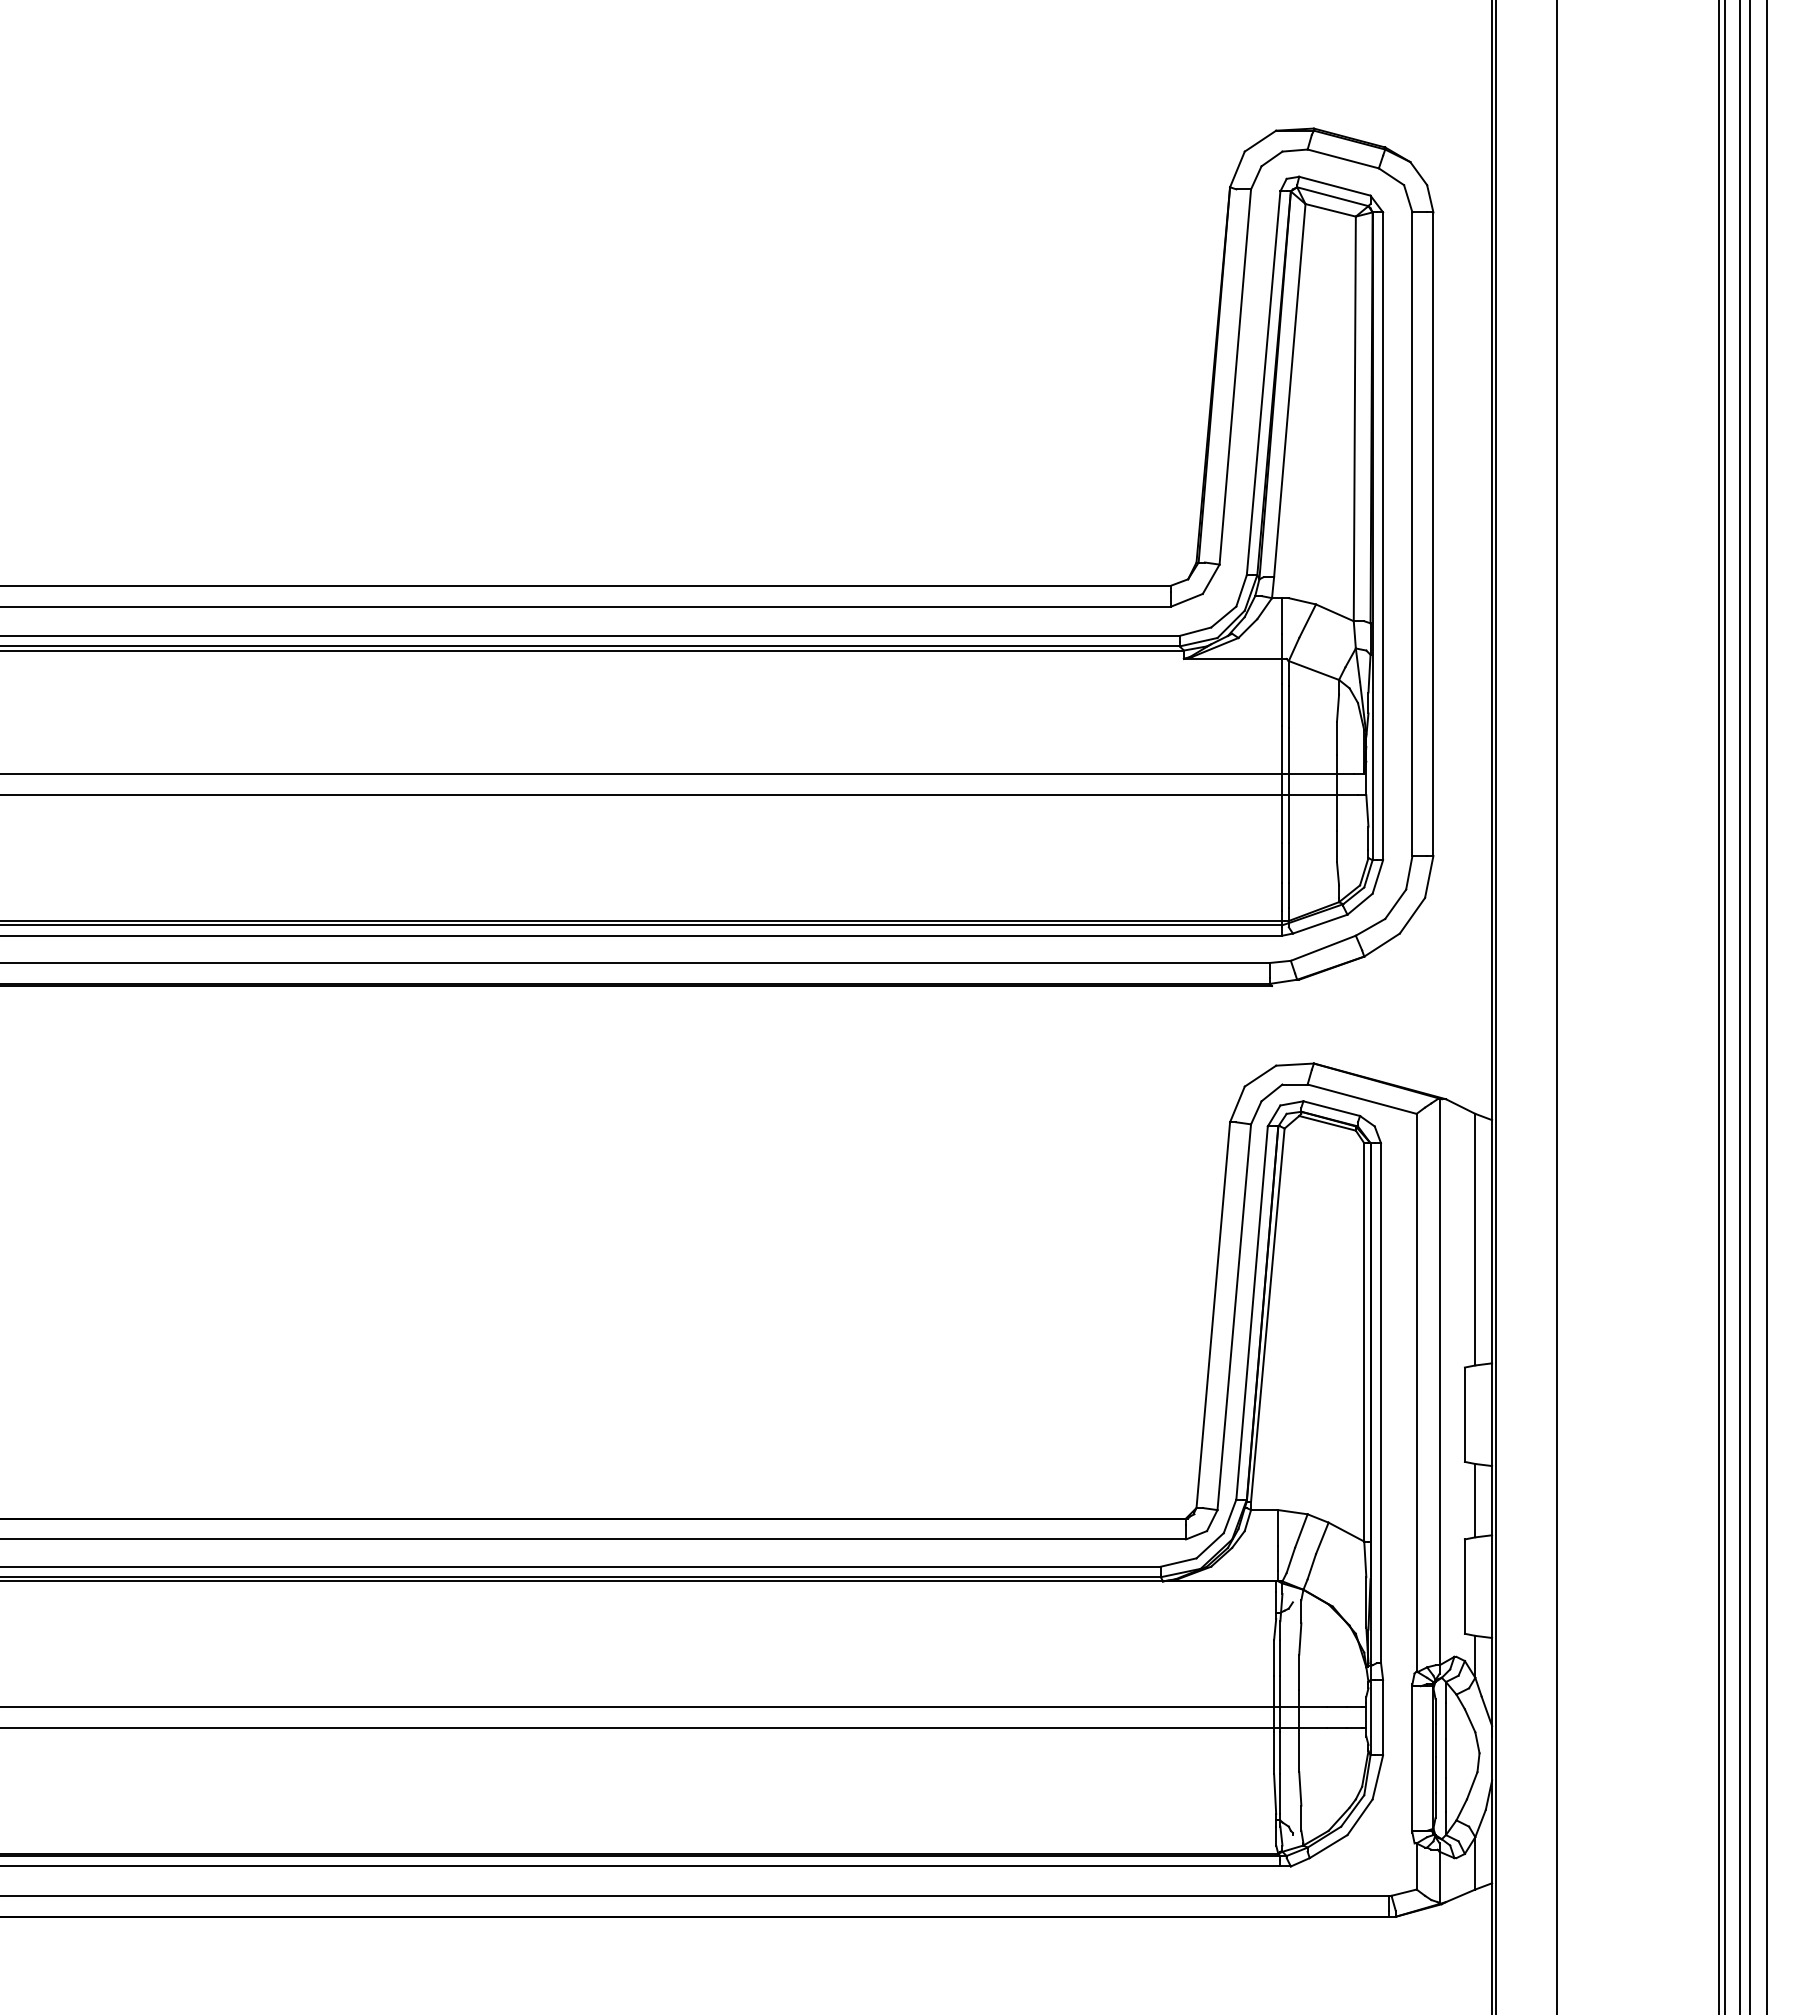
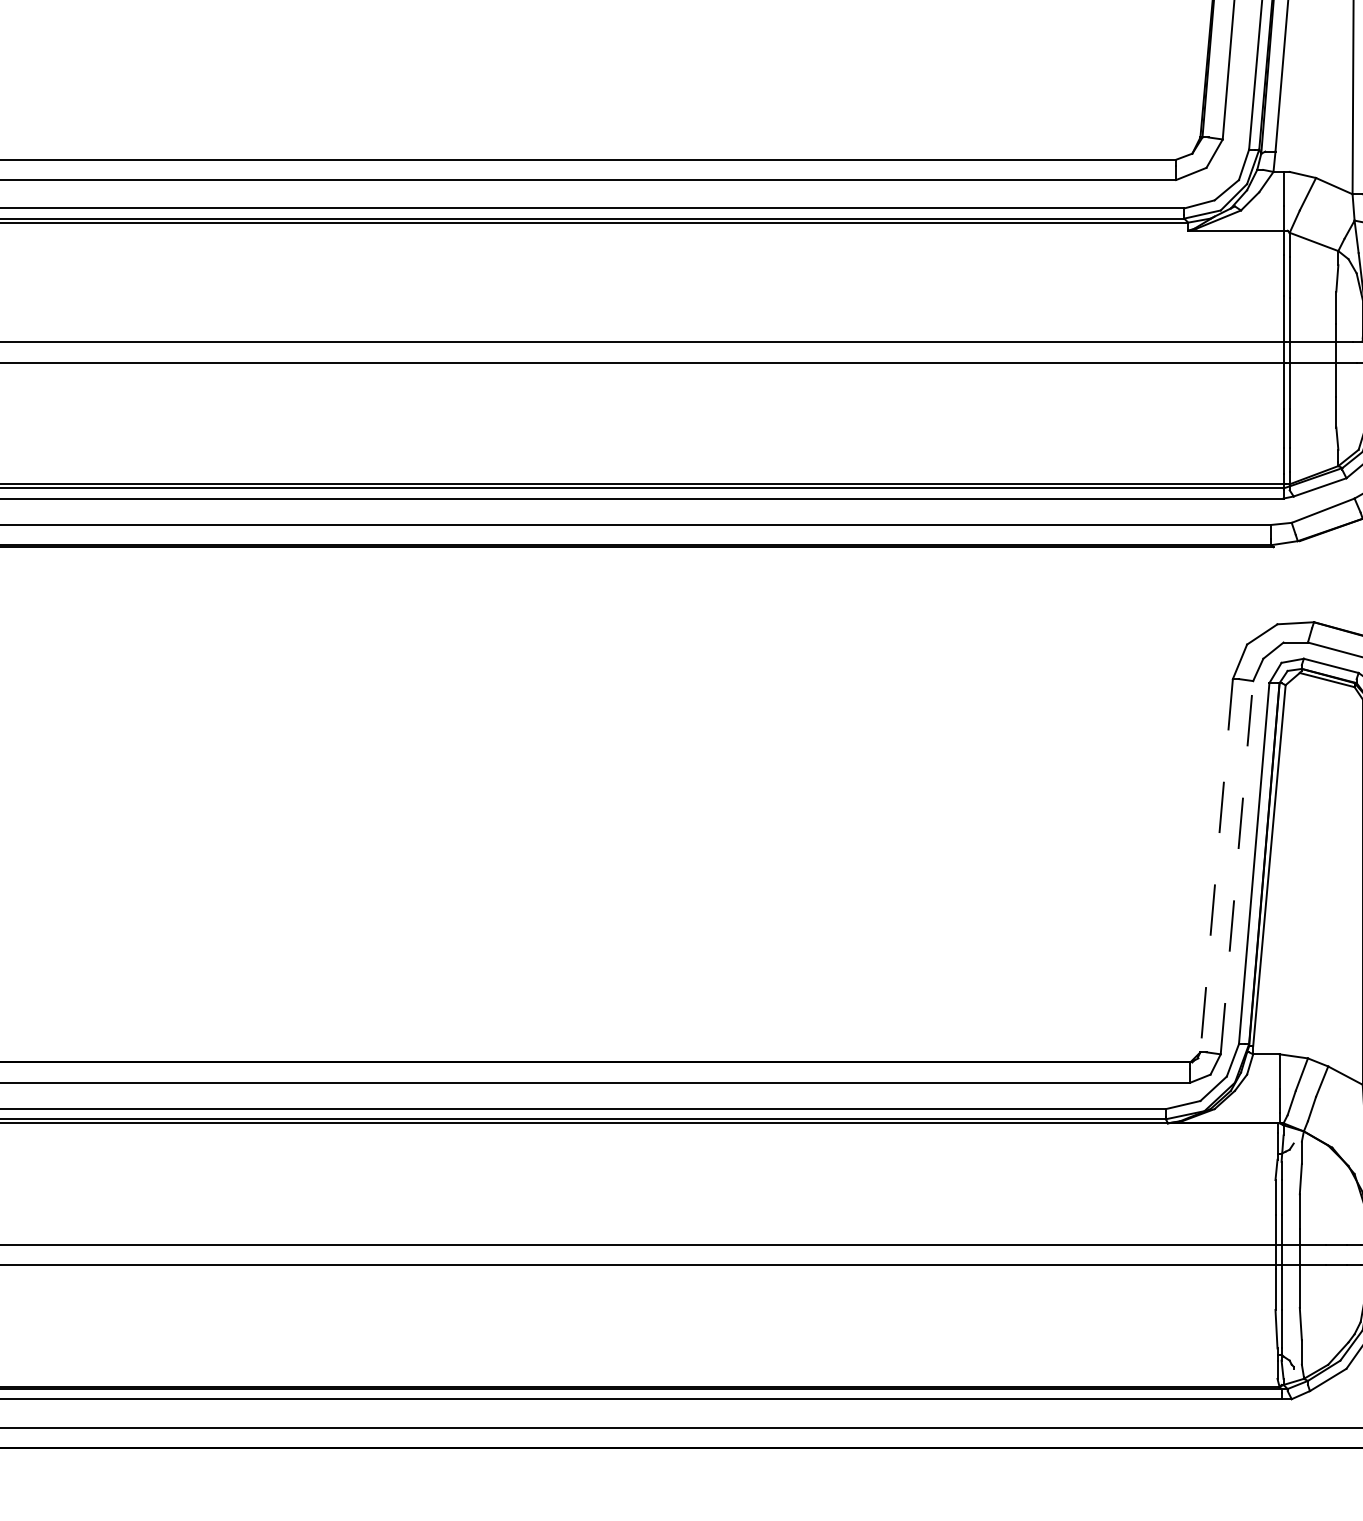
line: (1213, 1315) -> (1216, 866), solid -> dashed
line: (1234, 1317) -> (1237, 867), solid -> dashed

